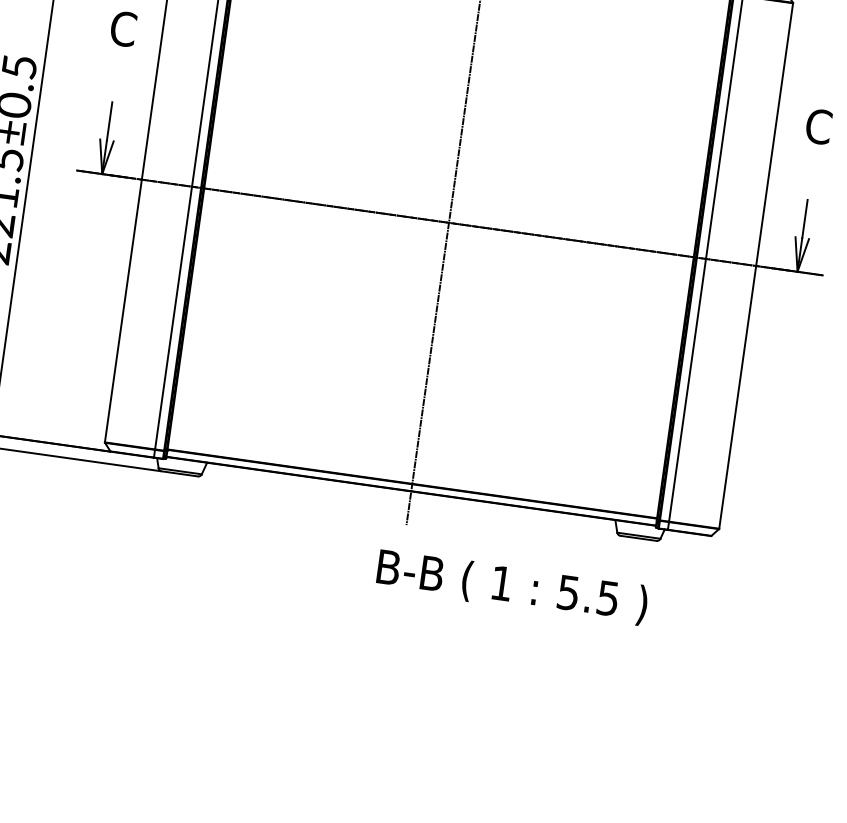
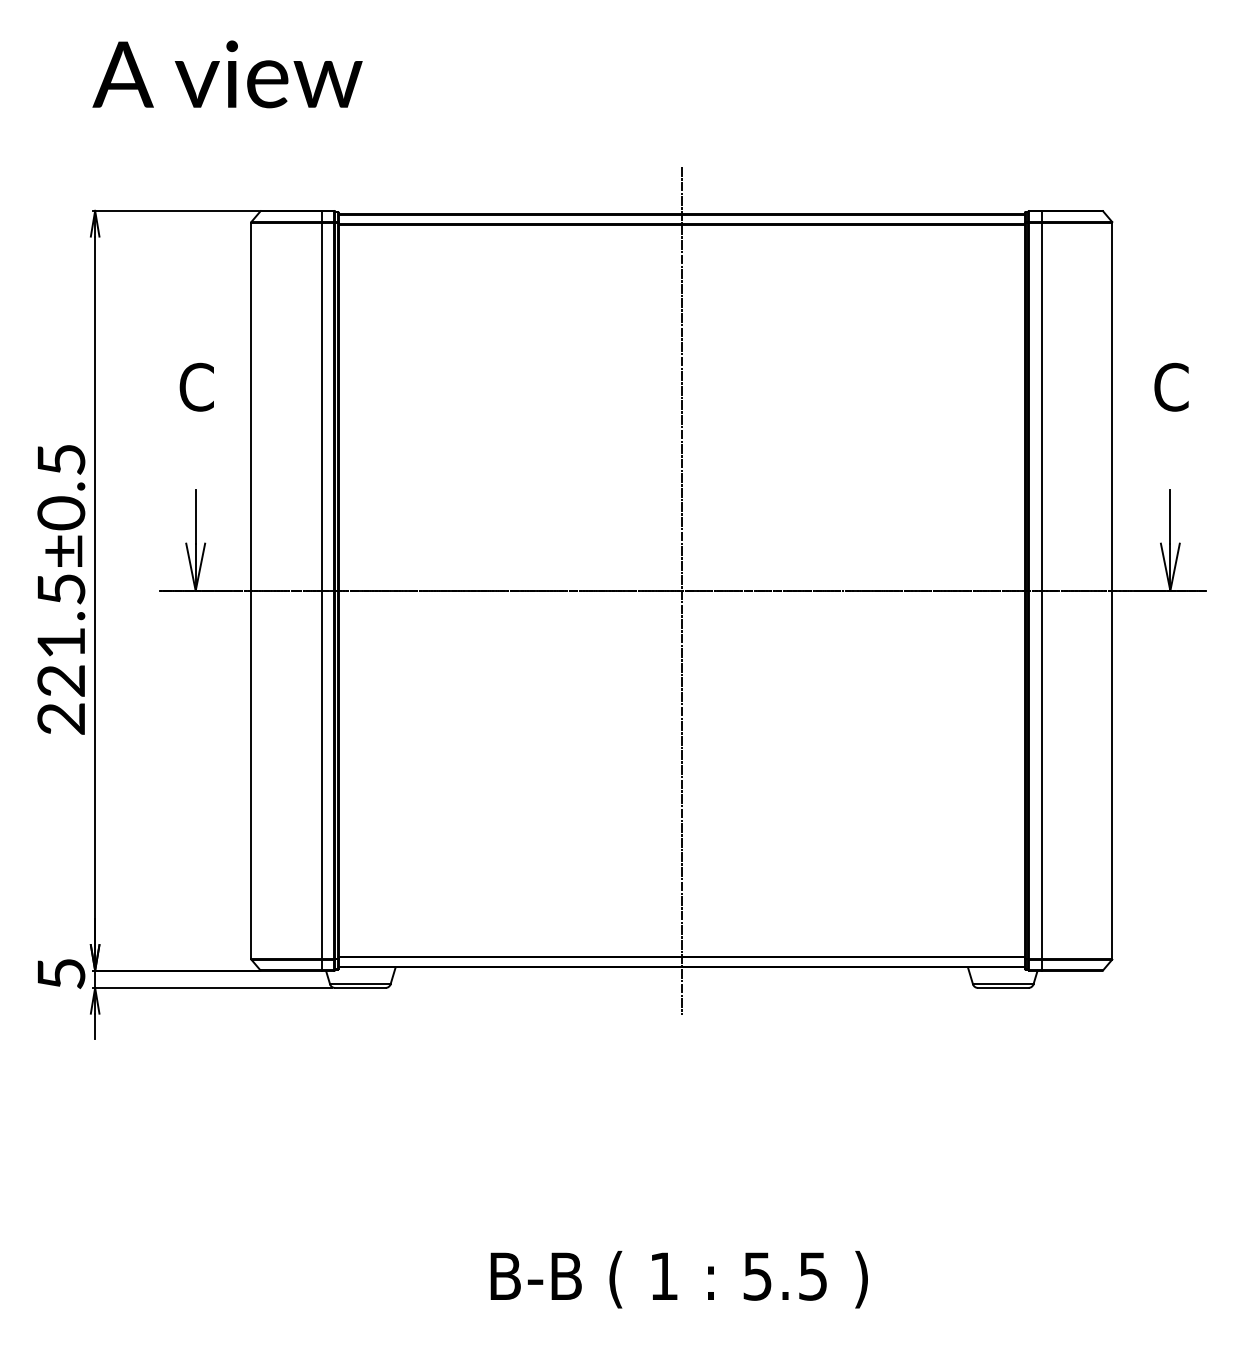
text: (511, 587) -> (678, 1279), moved

